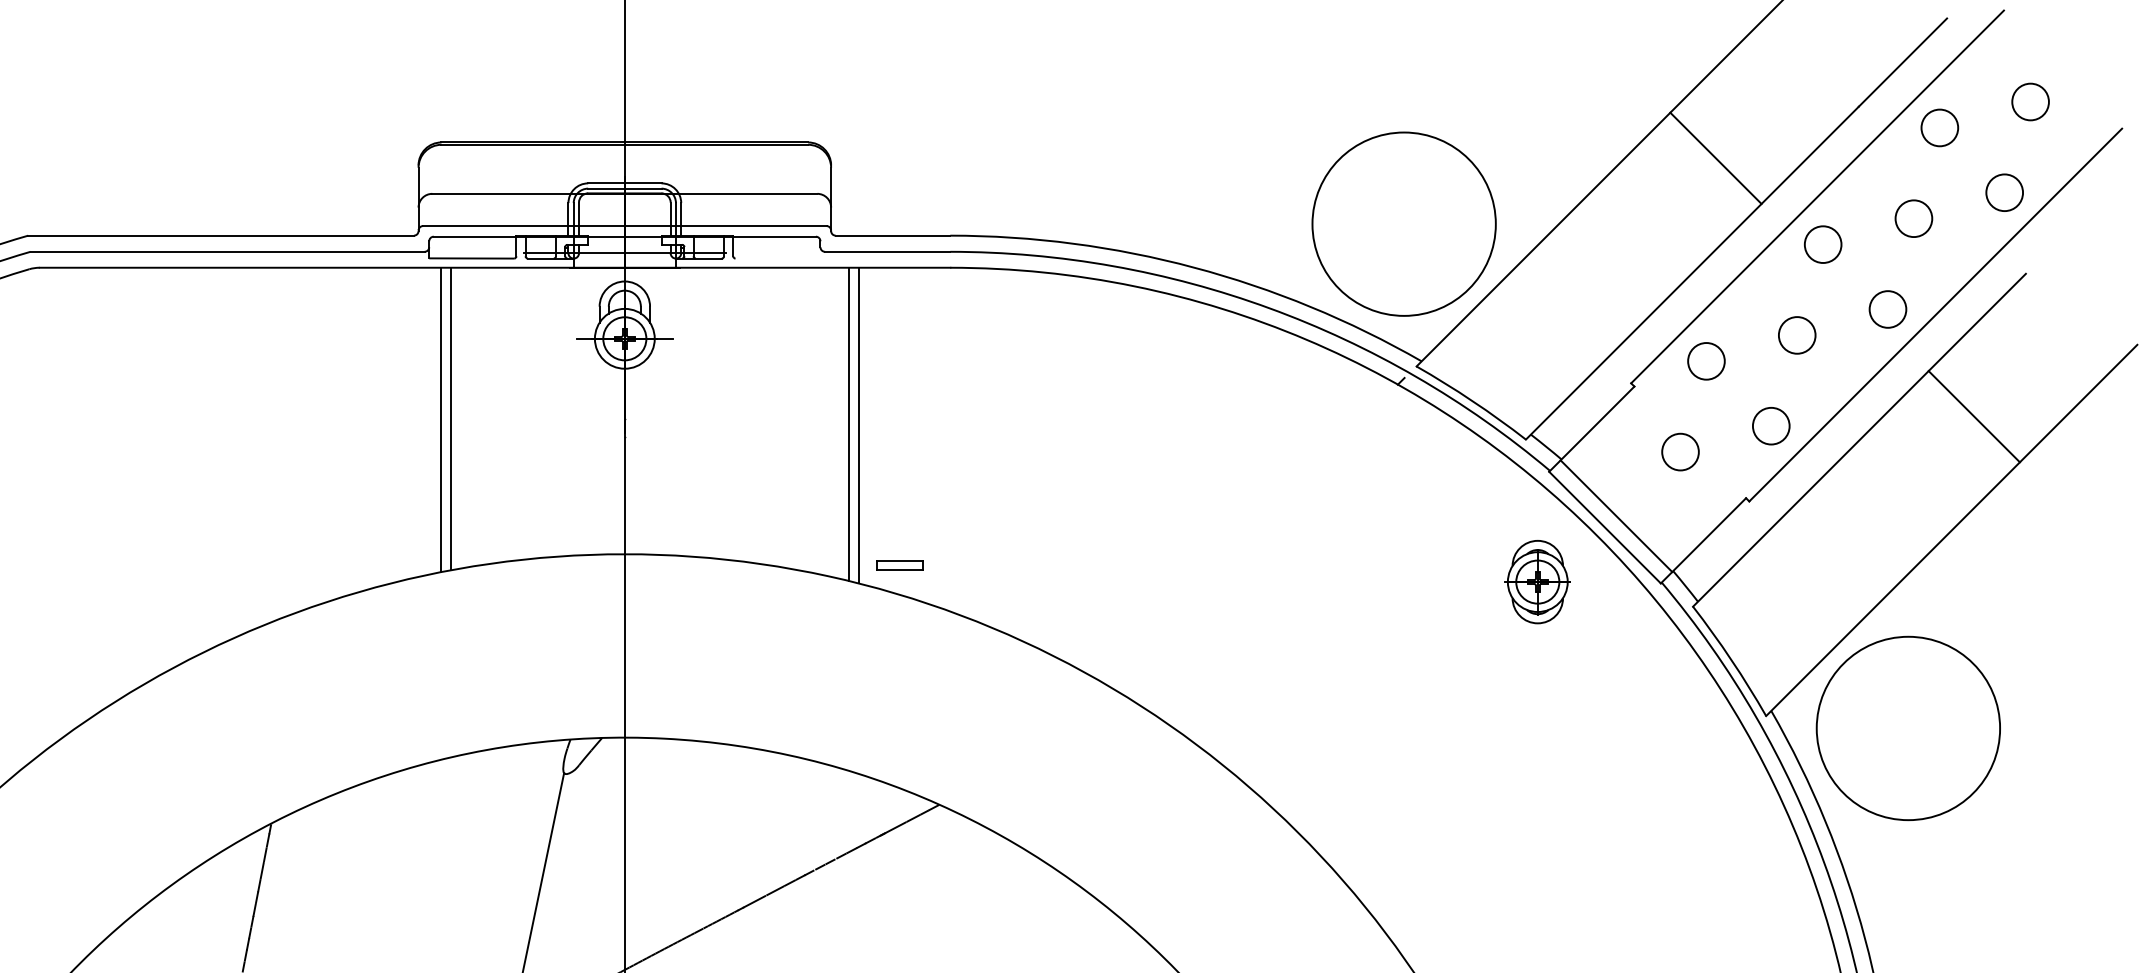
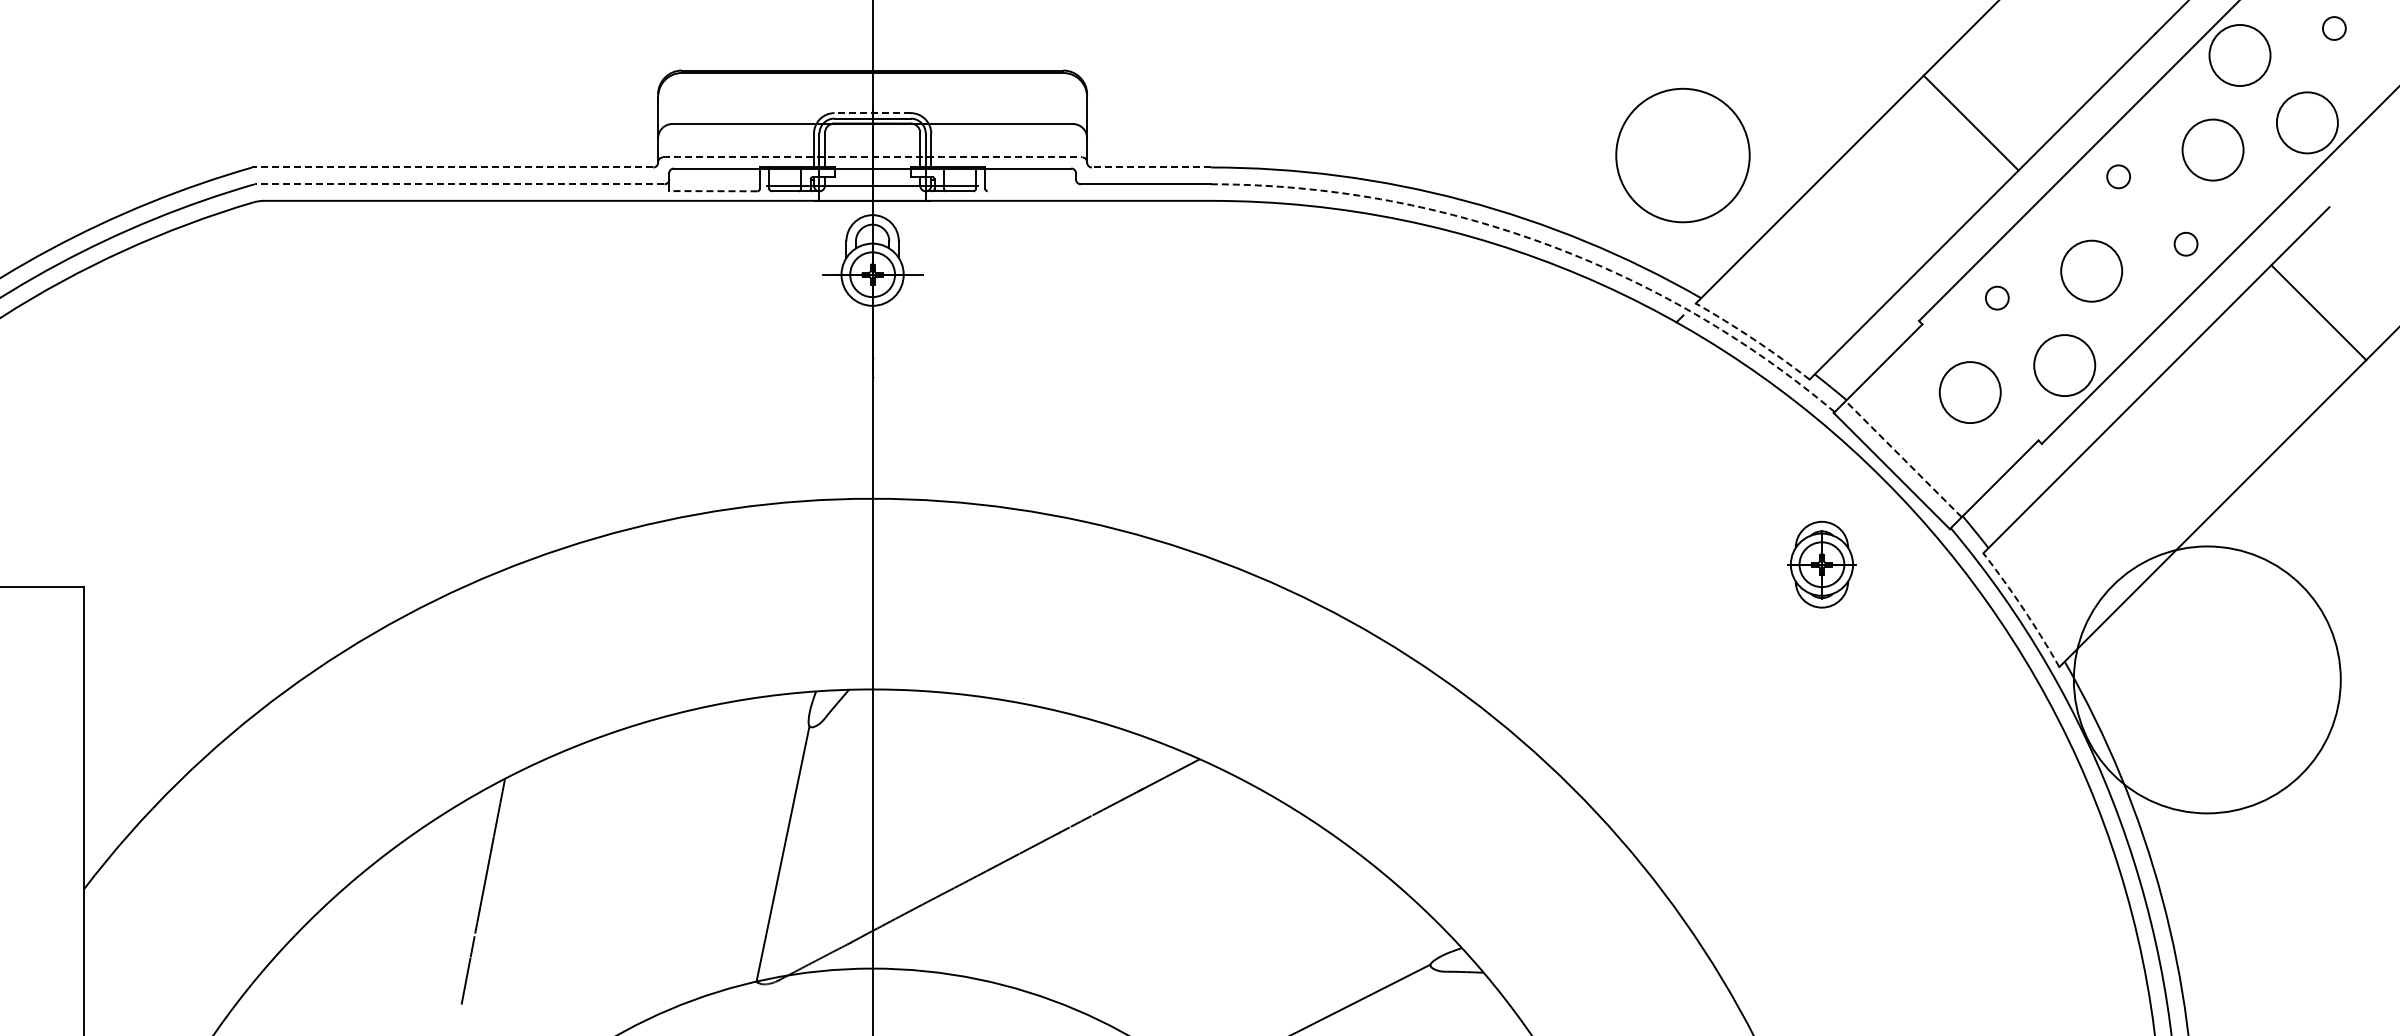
circle: (2030, 102) -> (2334, 28), size x0.6
circle: (1939, 127) -> (2239, 55), size x1.6
line: (1715, 157) -> (1970, 122), moved
line: (624, 183) -> (872, 113), solid -> dashed
circle: (2004, 192) -> (2307, 122), size x1.6
circle: (1913, 218) -> (2212, 149), size x1.6
circle: (1403, 224) -> (1682, 155), size x0.7
line: (624, 226) -> (872, 157), solid -> dashed
line: (220, 235) -> (452, 167), solid -> dashed
line: (893, 235) -> (1151, 167), solid -> dashed
circle: (1823, 244) -> (2118, 176), size x0.6
line: (227, 252) -> (459, 184), solid -> dashed
line: (470, 258) -> (712, 191), solid -> dashed
arc: (1270, 308) -> (1543, 243), solid -> dashed
circle: (1888, 309) -> (2186, 244), size x0.6
circle: (1797, 335) -> (2091, 271), size x1.6
circle: (1706, 361) -> (1997, 298), size x0.6
arc: (1472, 401) -> (1754, 339), solid -> dashed
line: (1973, 416) -> (2318, 312), moved
line: (450, 418) -> (691, 357), removed
line: (441, 419) -> (681, 358), removed
line: (849, 424) -> (1106, 363), removed
line: (858, 425) -> (1115, 364), removed
circle: (1771, 426) -> (2064, 365), size x1.6
circle: (1680, 452) -> (1970, 392), size x1.6
line: (1616, 515) -> (1903, 458), solid -> dashed
part: (899, 565) -> (1158, 510), removed
part: (1537, 581) -> (1821, 564), moved
arc: (1731, 659) -> (2023, 608), solid -> dashed
circle: (1908, 728) -> (2207, 679), size x1.4

